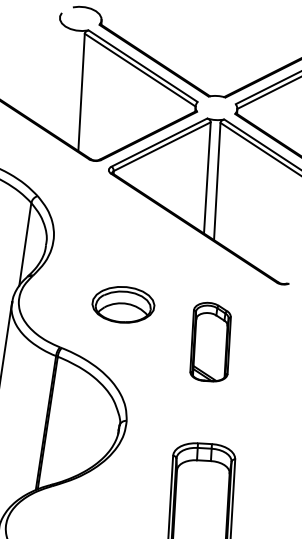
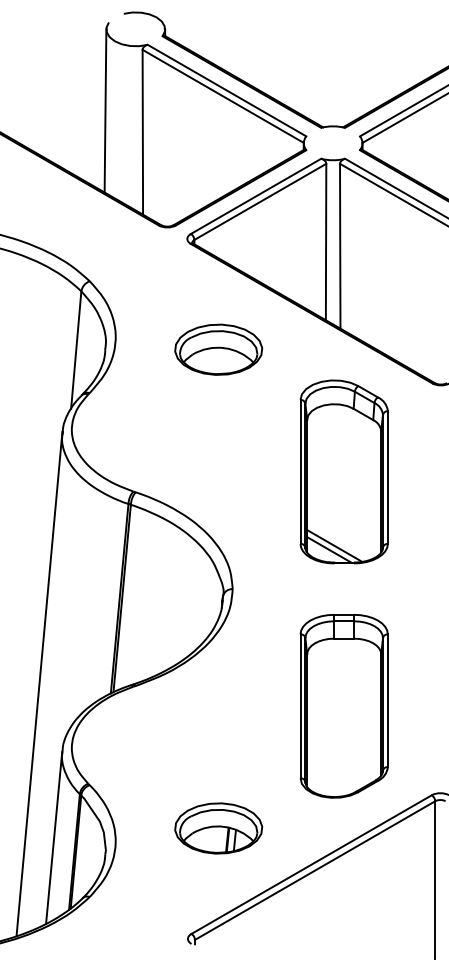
line: (55, 75) -> (105, 110), added
part: (123, 304) -> (218, 349), moved
part: (210, 341) -> (343, 471), size x1.67

